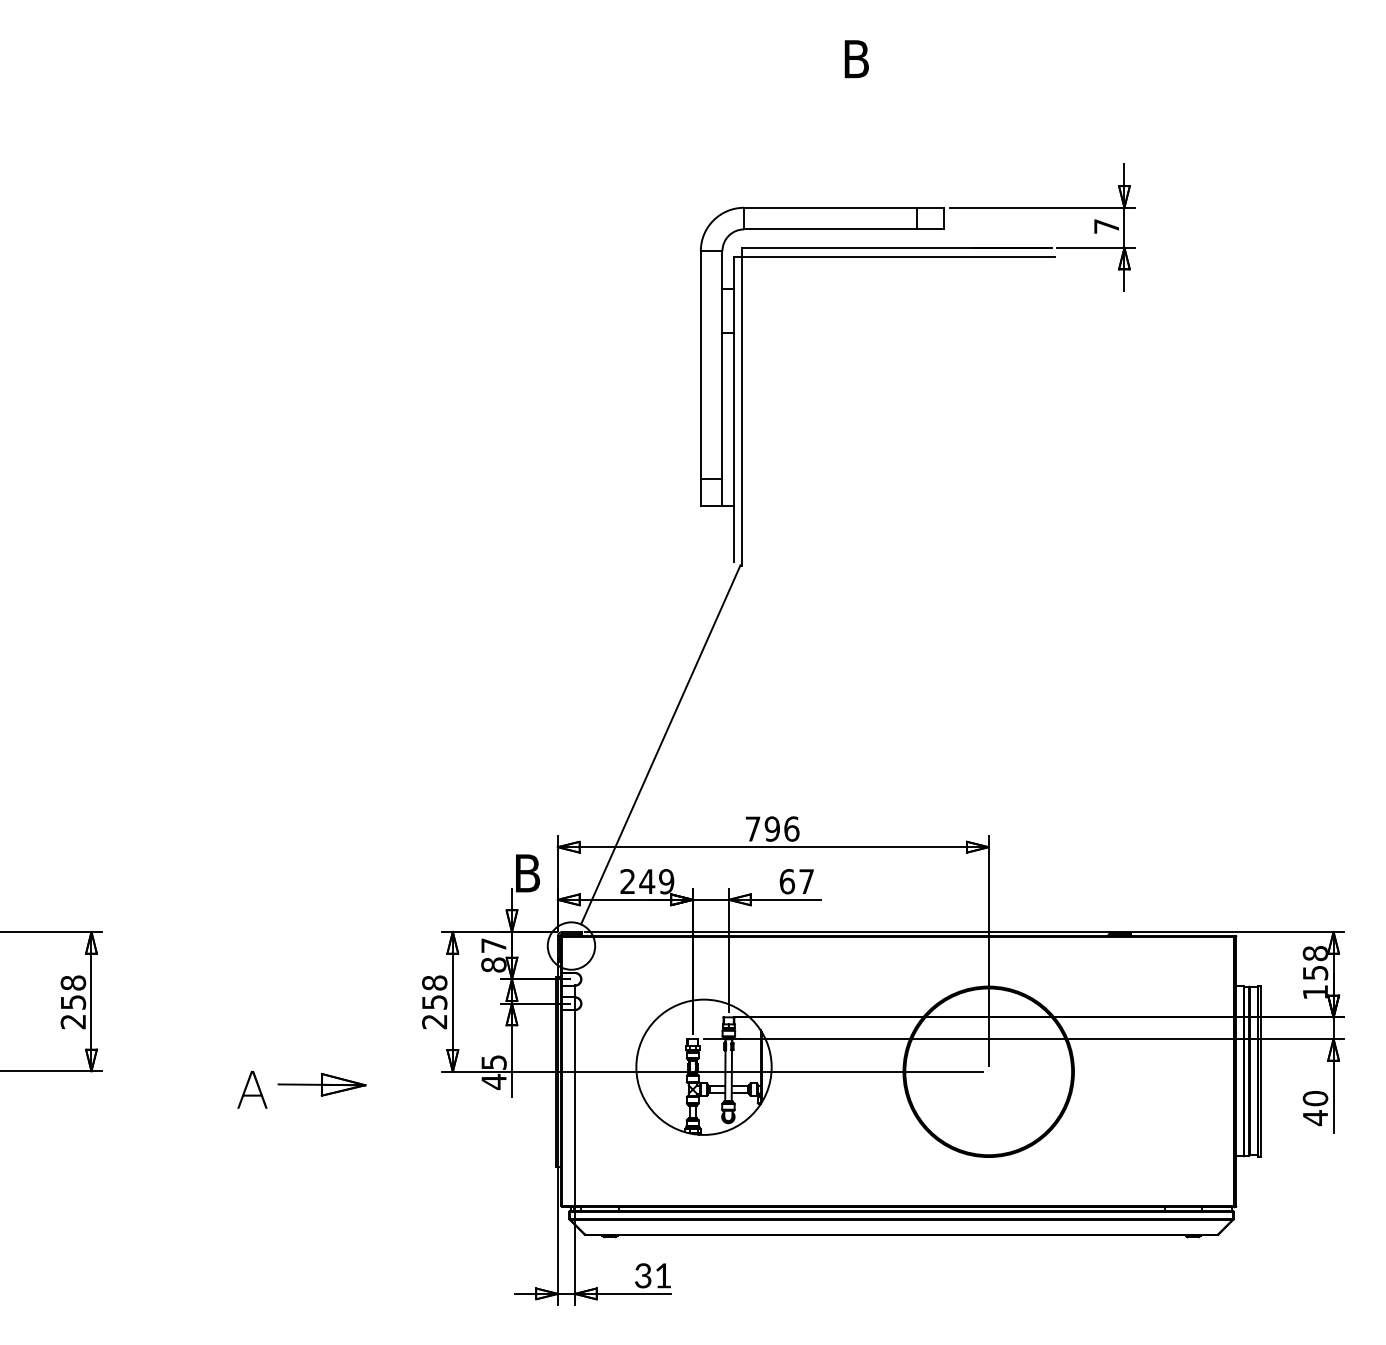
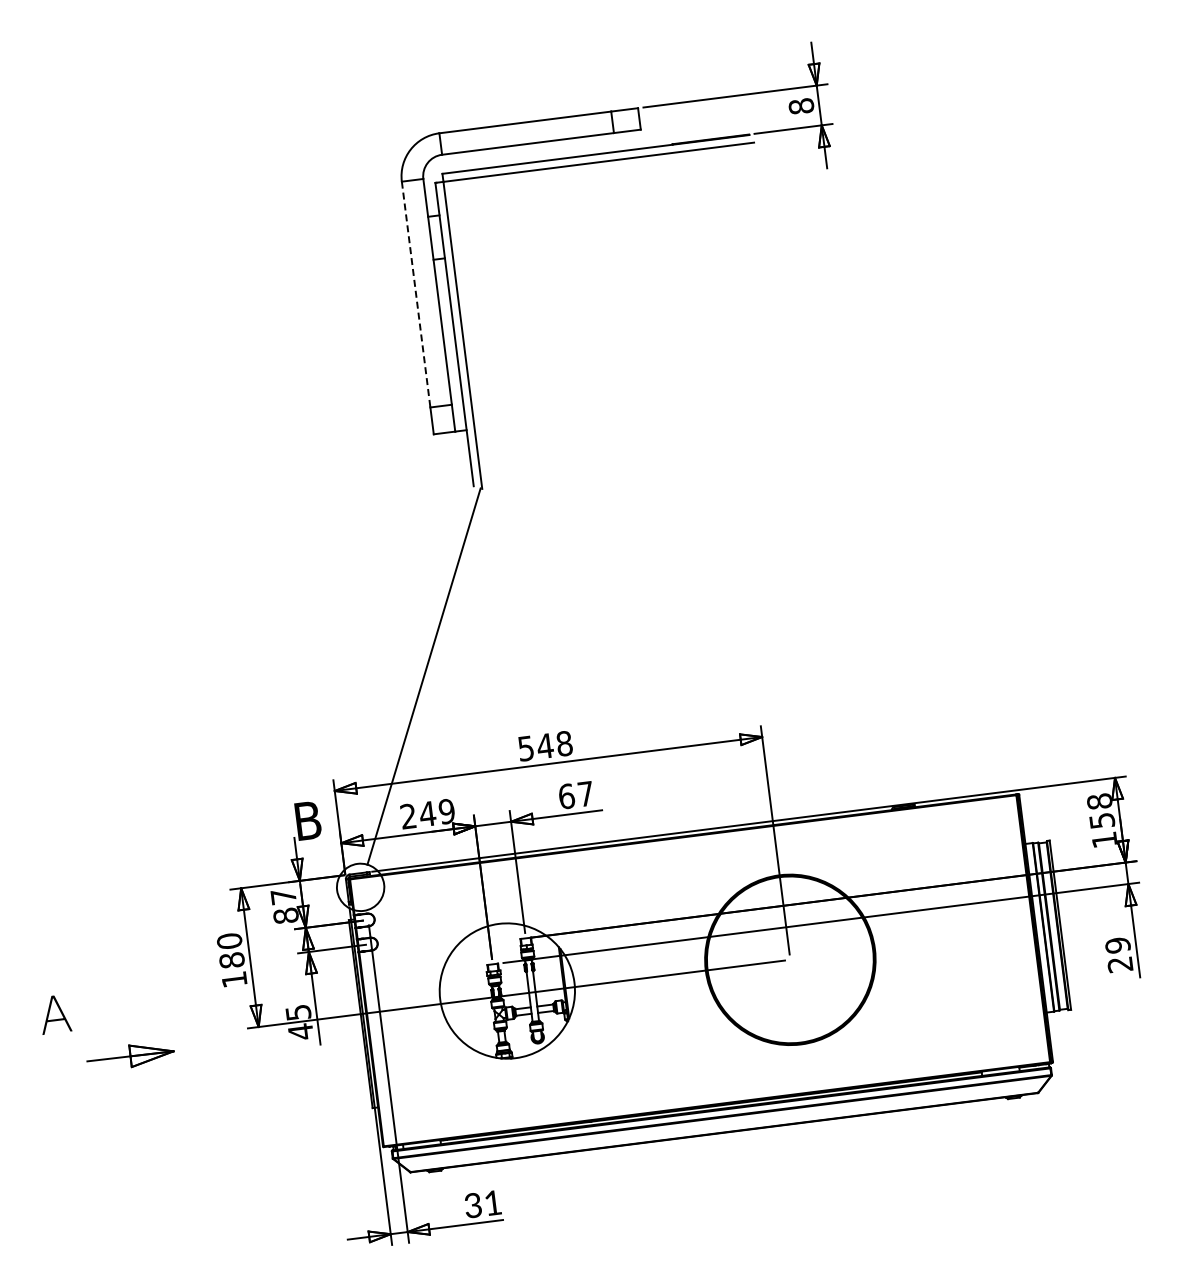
text: (1106, 226) -> (801, 106), 7 -> 8
line: (700, 364) -> (415, 294), solid -> dashed
text: (772, 828) -> (545, 745), 796 -> 548
text: (434, 1002) -> (231, 960), 258 -> 180
text: (252, 1089) -> (55, 1014), moved
text: (1315, 1108) -> (1119, 955), 40 -> 29

